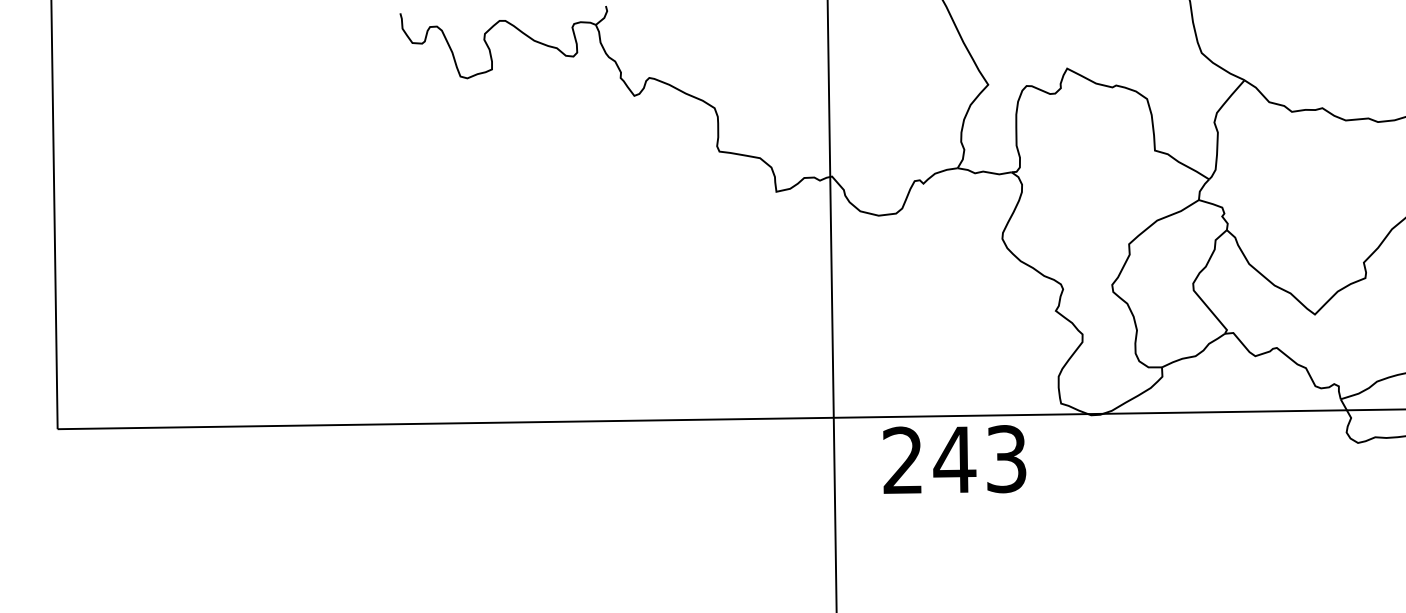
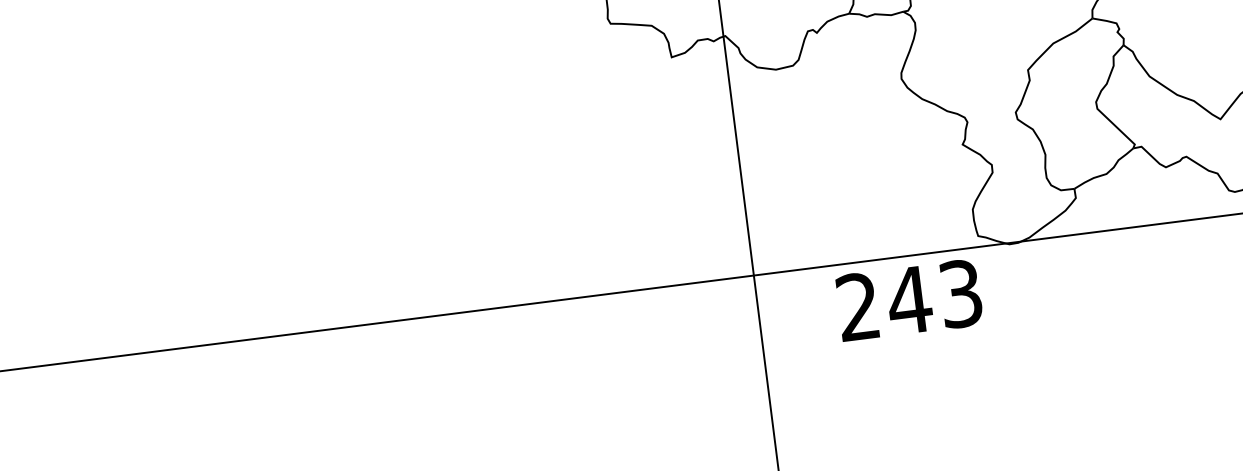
text: (954, 459) -> (909, 300), moved

